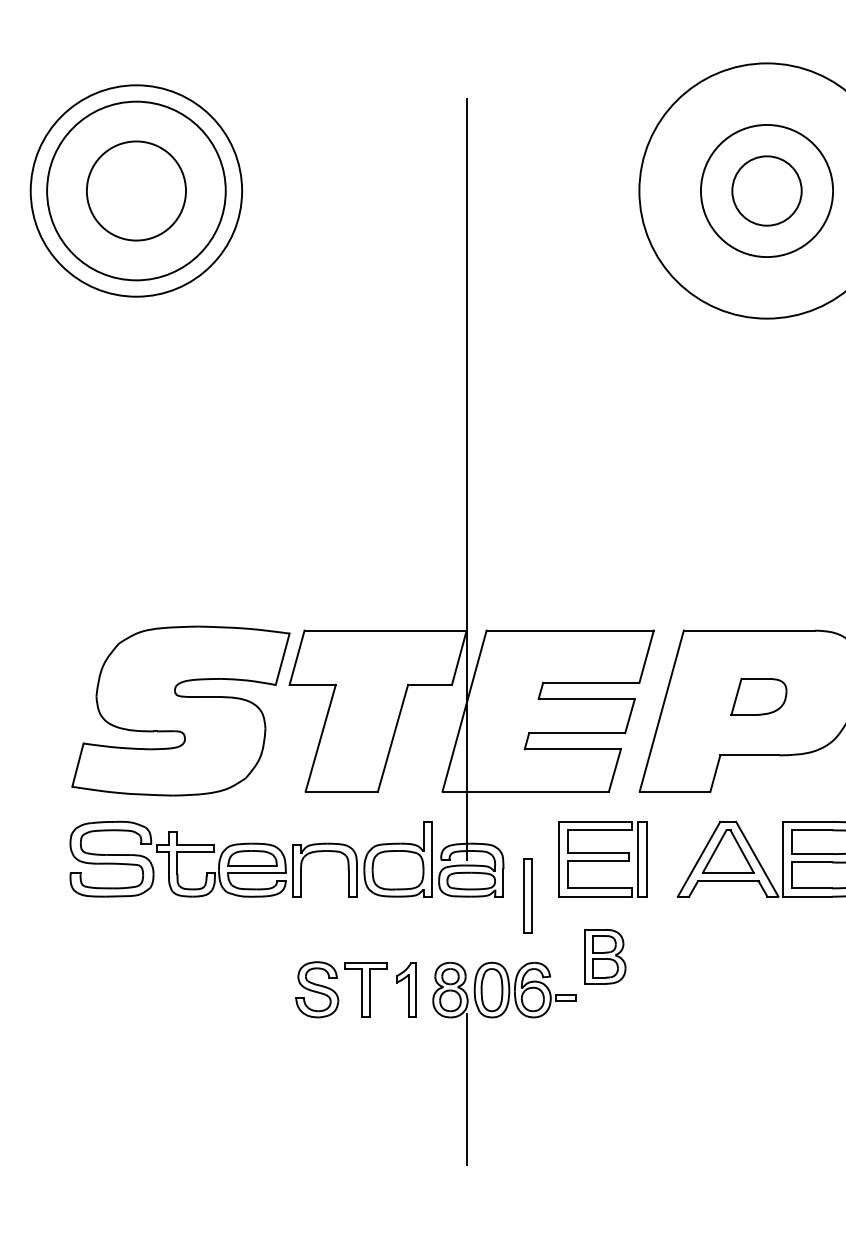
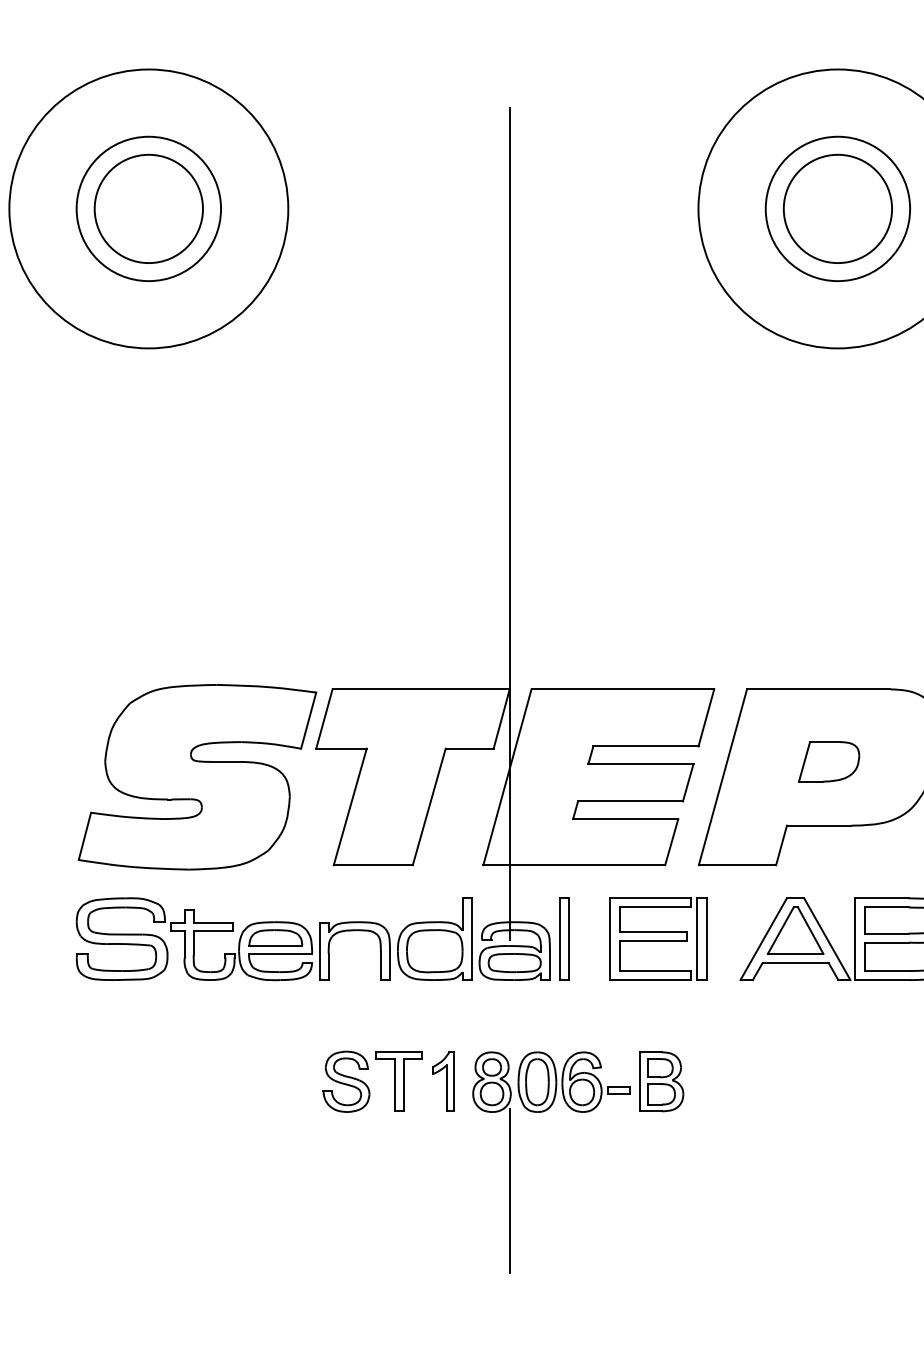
circle: (136, 190) -> (148, 208), size x0.62
circle: (136, 190) -> (148, 208), size x1.43
circle: (766, 190) -> (837, 208), size x1.43
part: (527, 895) -> (564, 938), moved
part: (605, 956) -> (661, 1081), moved

